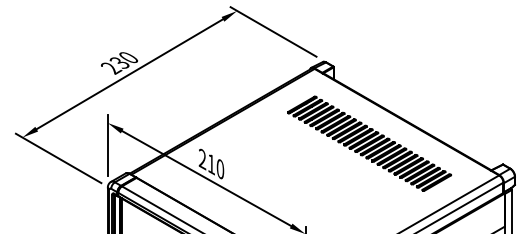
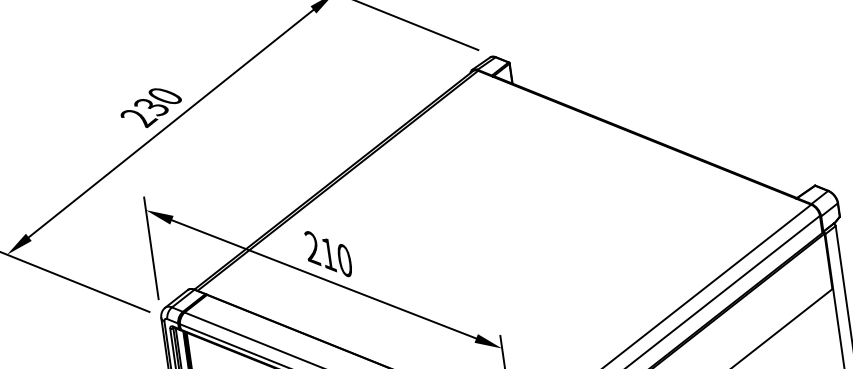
part: (369, 143) -> (587, 182), removed

